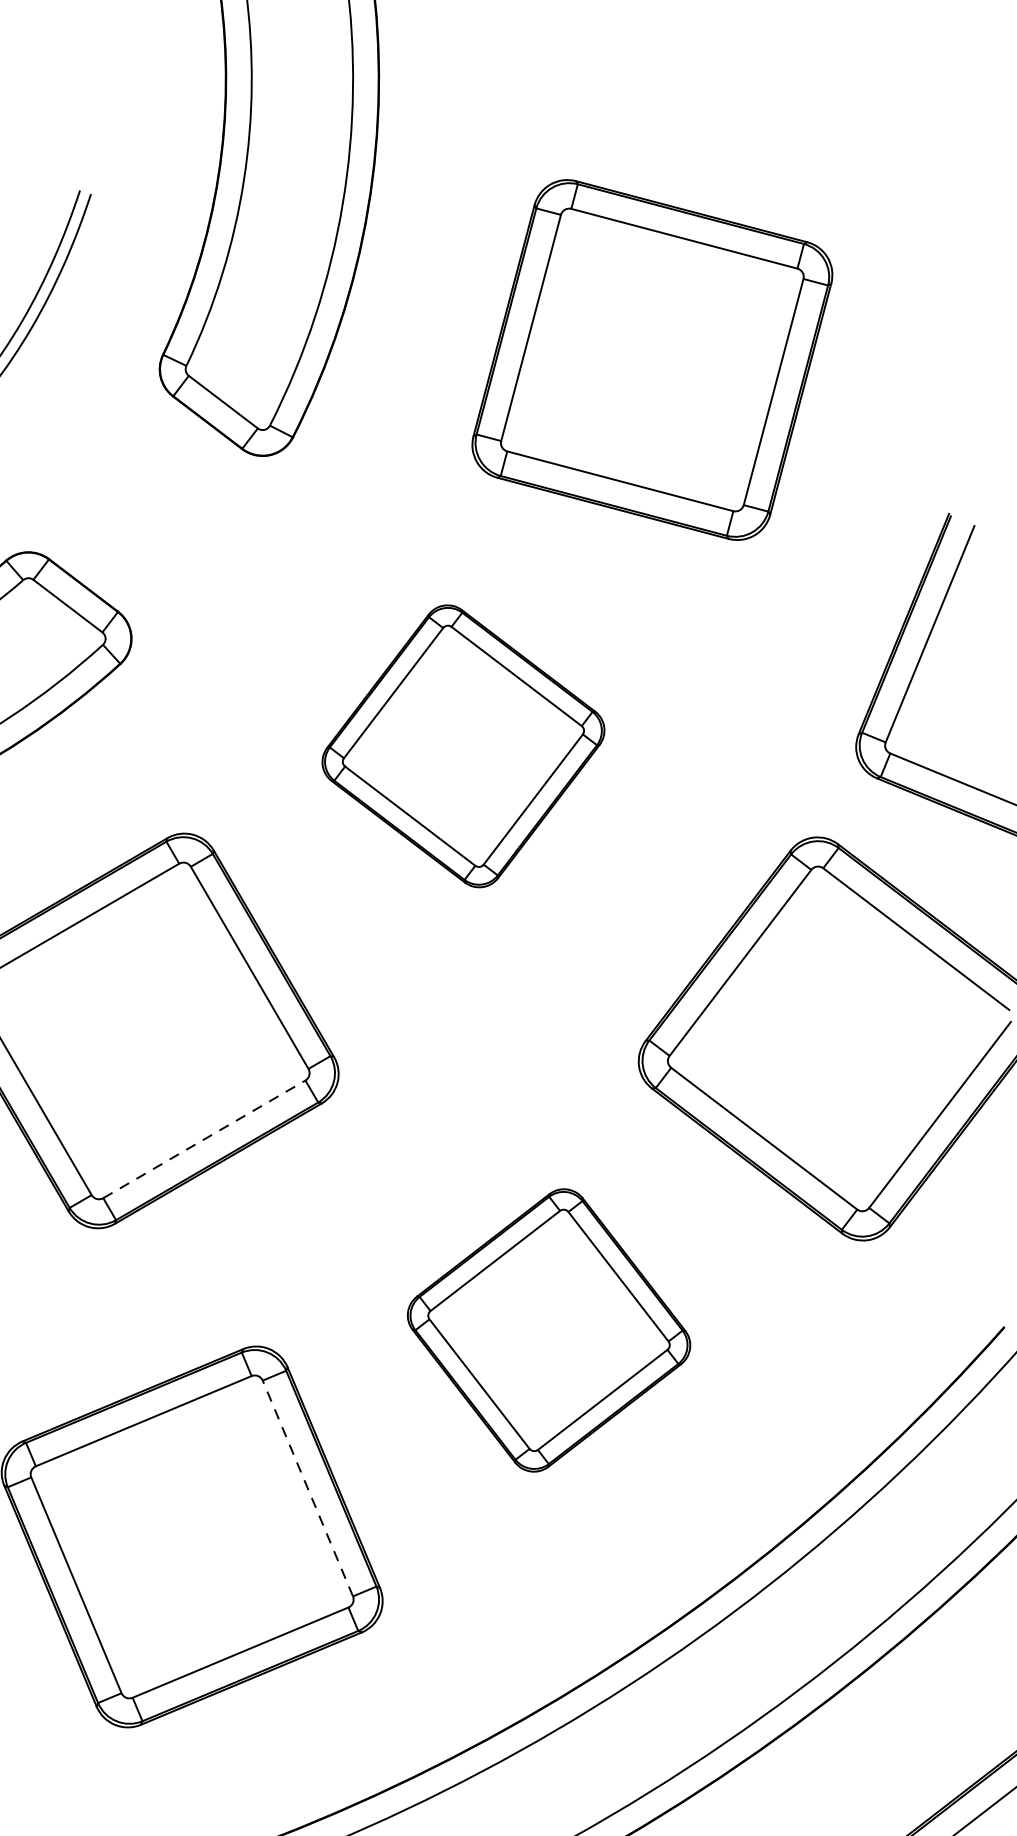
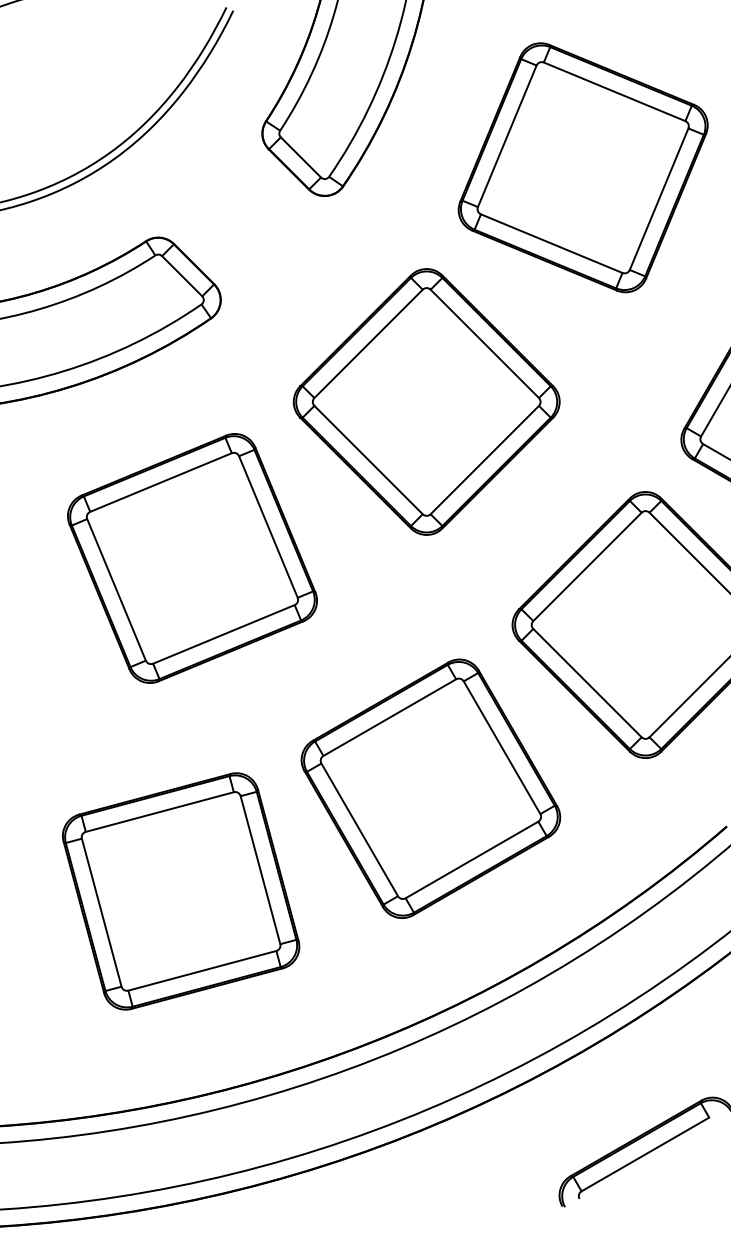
part: (463, 745) -> (426, 401), size x1.43
line: (203, 1139) -> (223, 634), dashed -> solid
part: (548, 1330) -> (430, 788), size x1.43
line: (307, 1489) -> (260, 870), dashed -> solid

